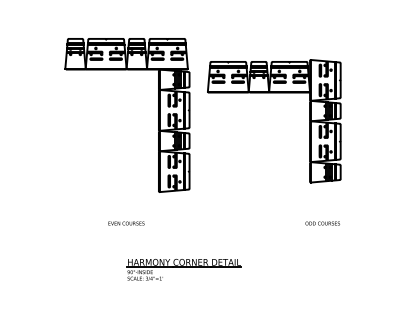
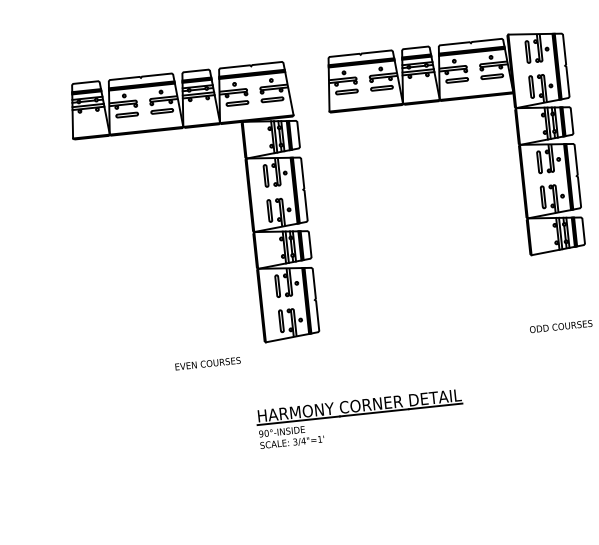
part: (158, 115) -> (249, 204), moved
part: (183, 269) -> (359, 418), moved

